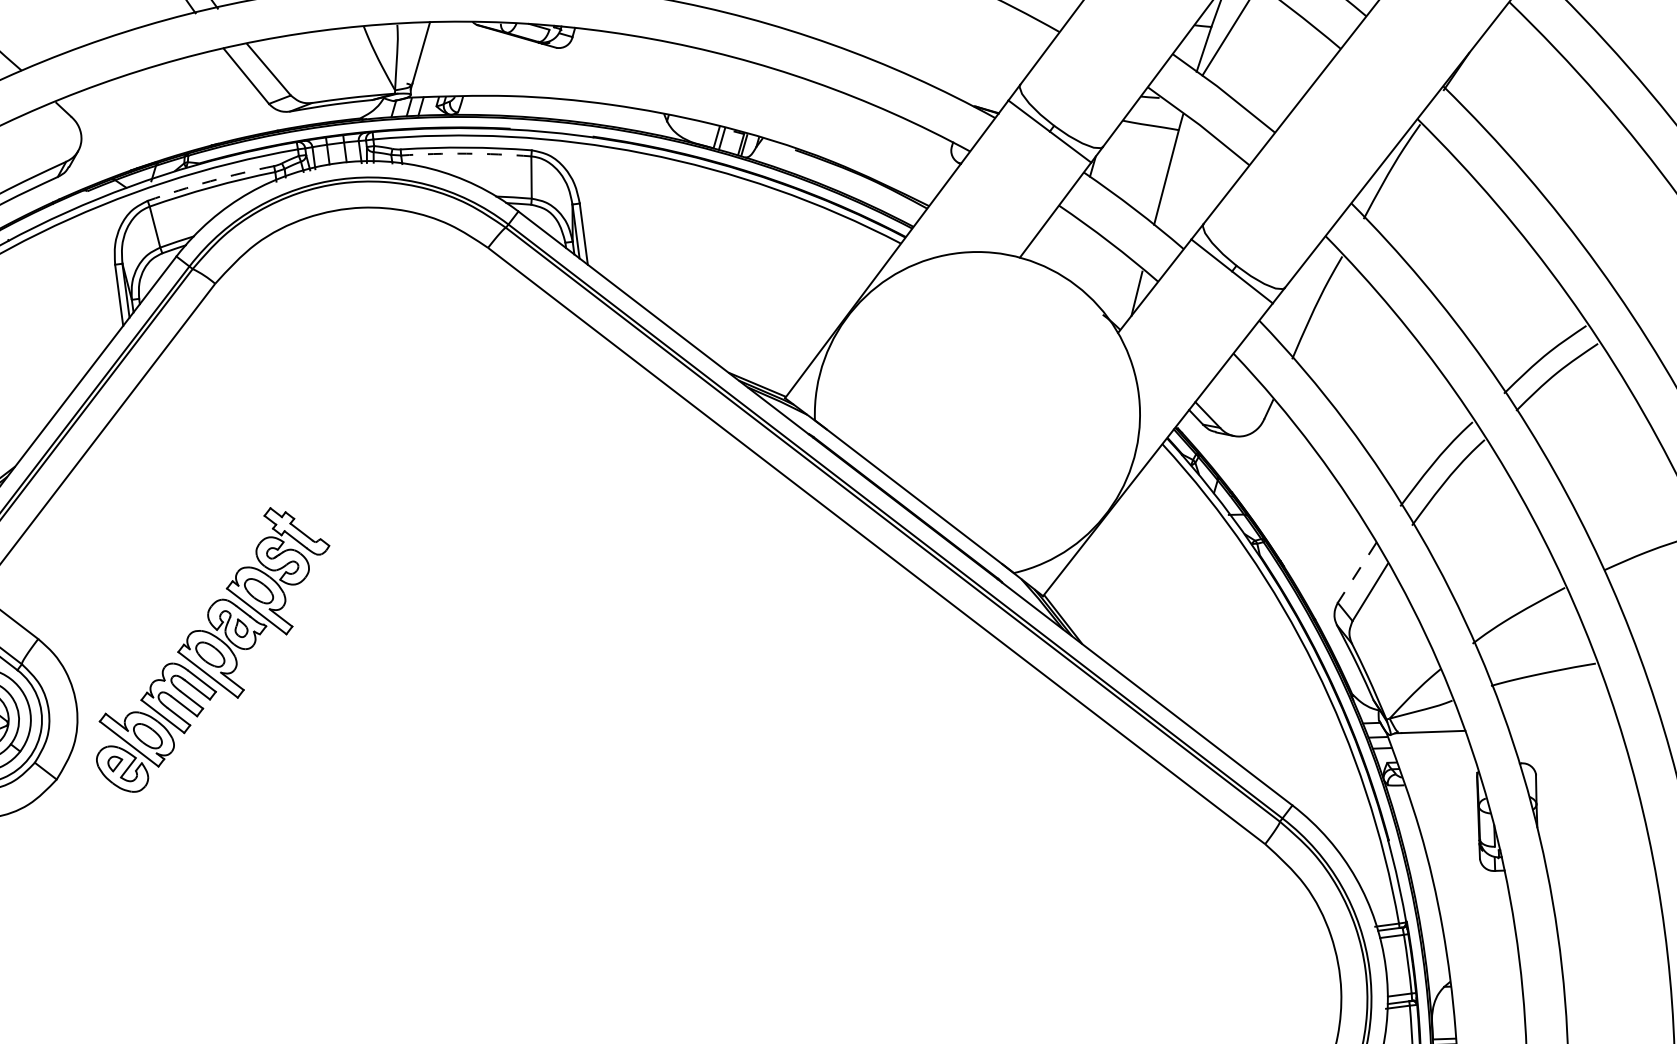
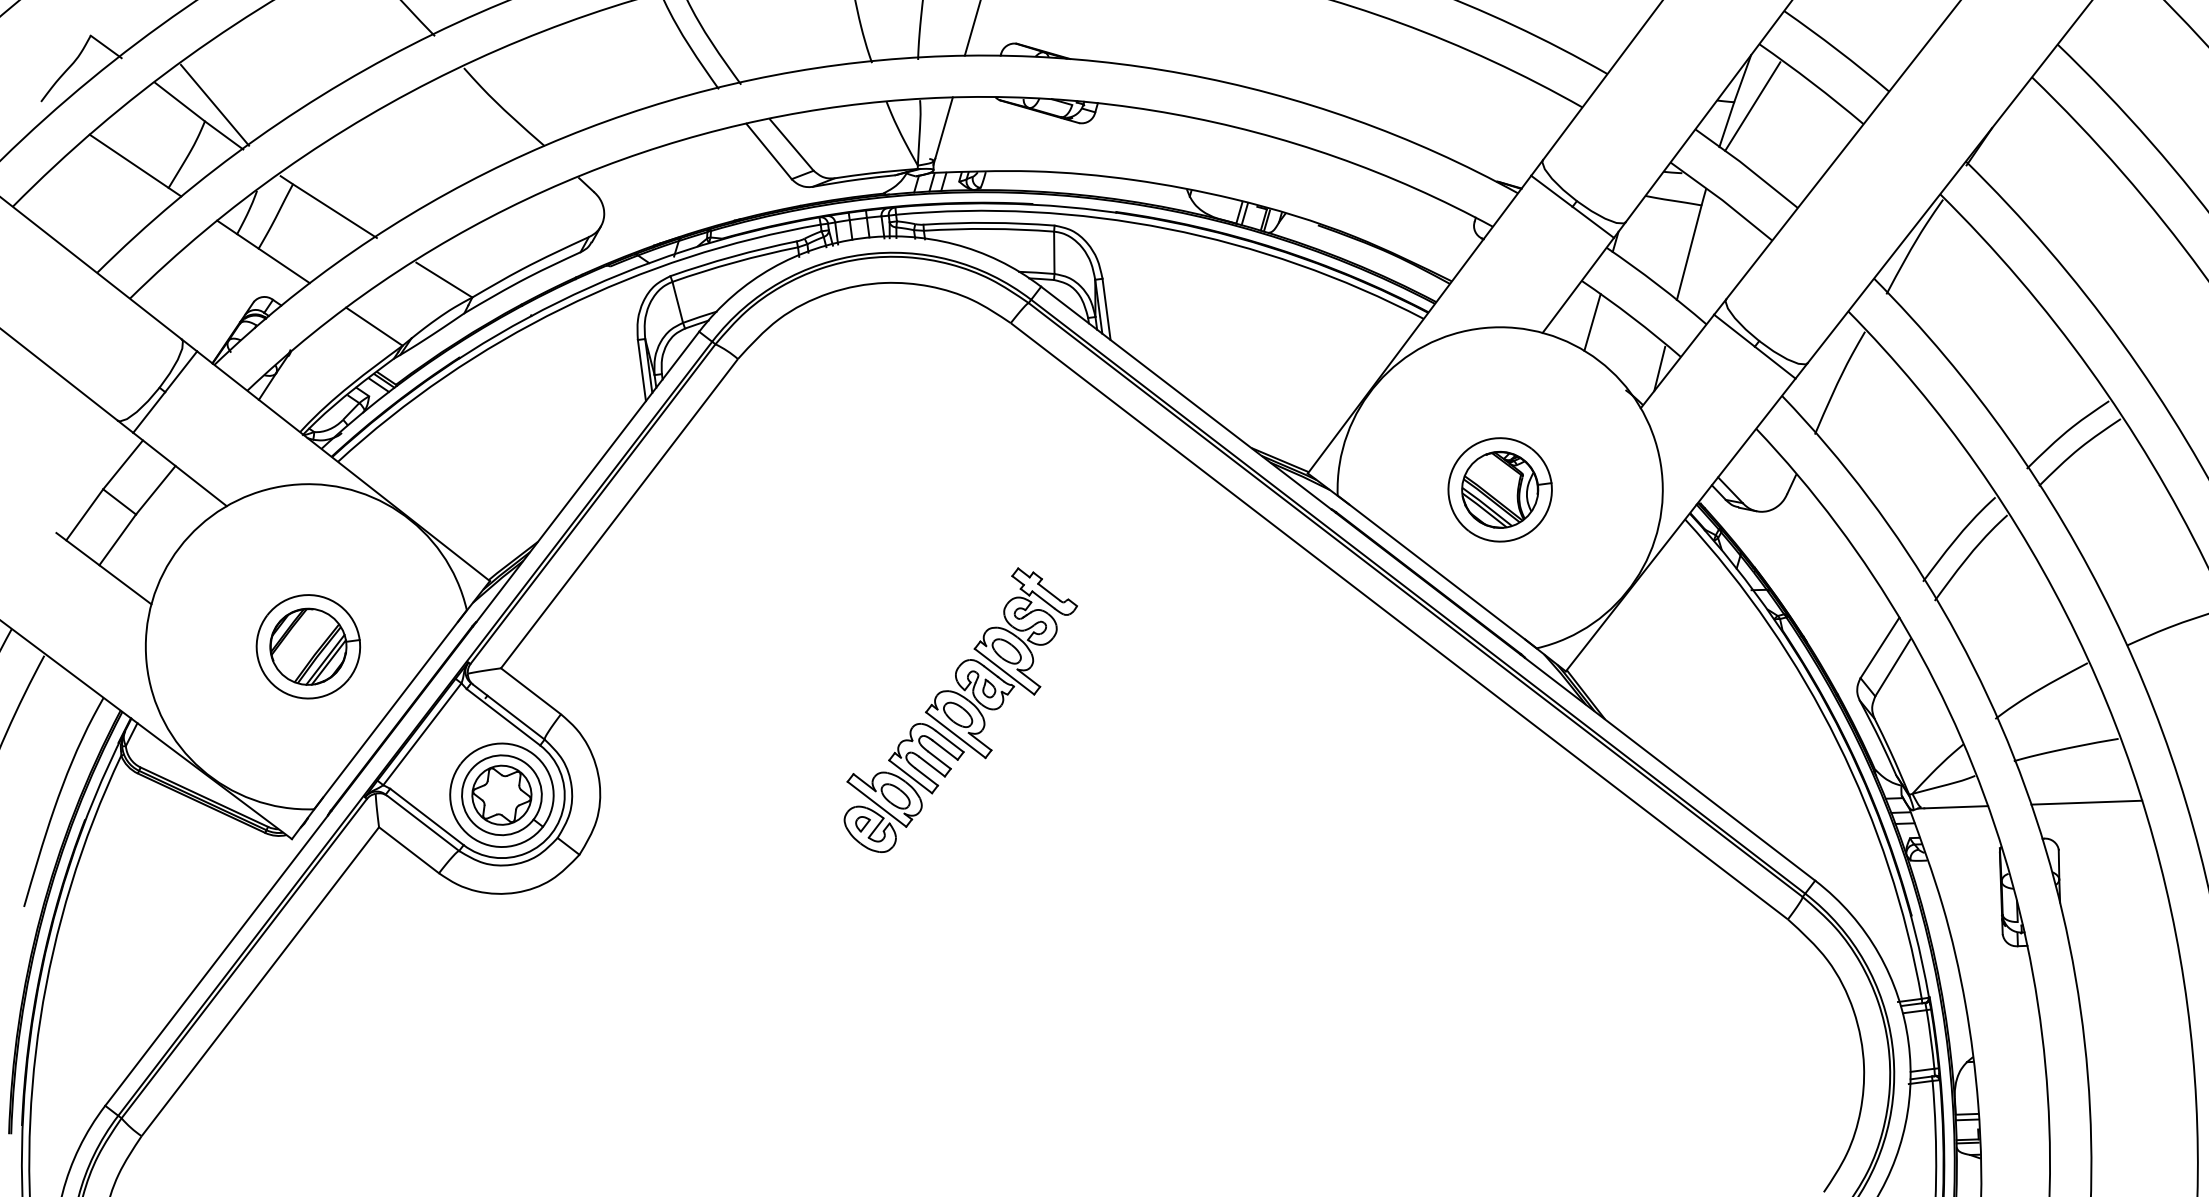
arc: (466, 153) -> (989, 228), dashed -> solid
arc: (210, 181) -> (733, 256), dashed -> solid
line: (1069, 247) -> (1592, 322), added
part: (976, 414) -> (1499, 489), added
line: (1356, 572) -> (1879, 647), dashed -> solid
part: (212, 649) -> (960, 709), moved
line: (1563, 727) -> (2086, 802), added

